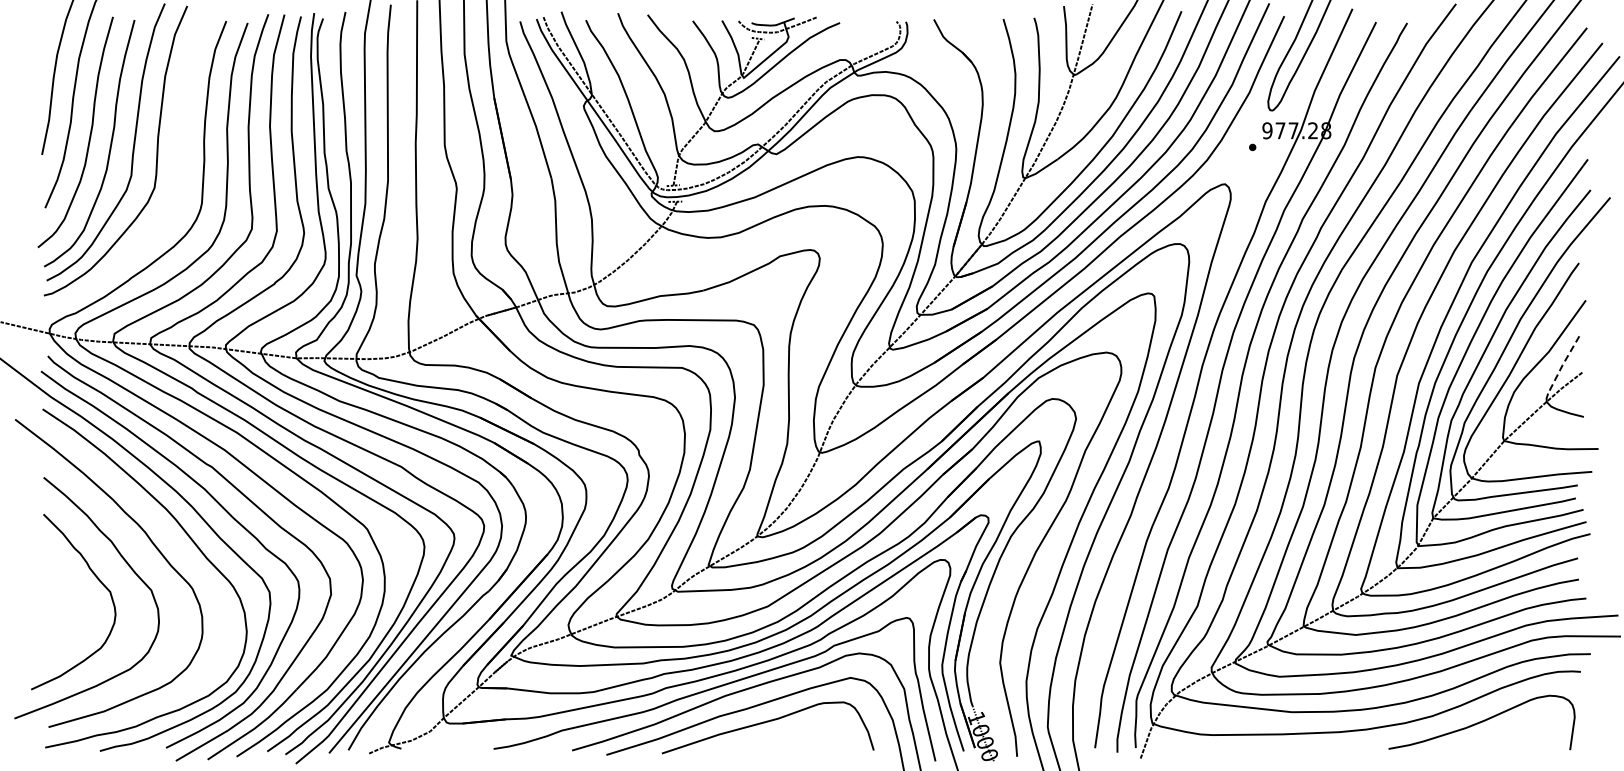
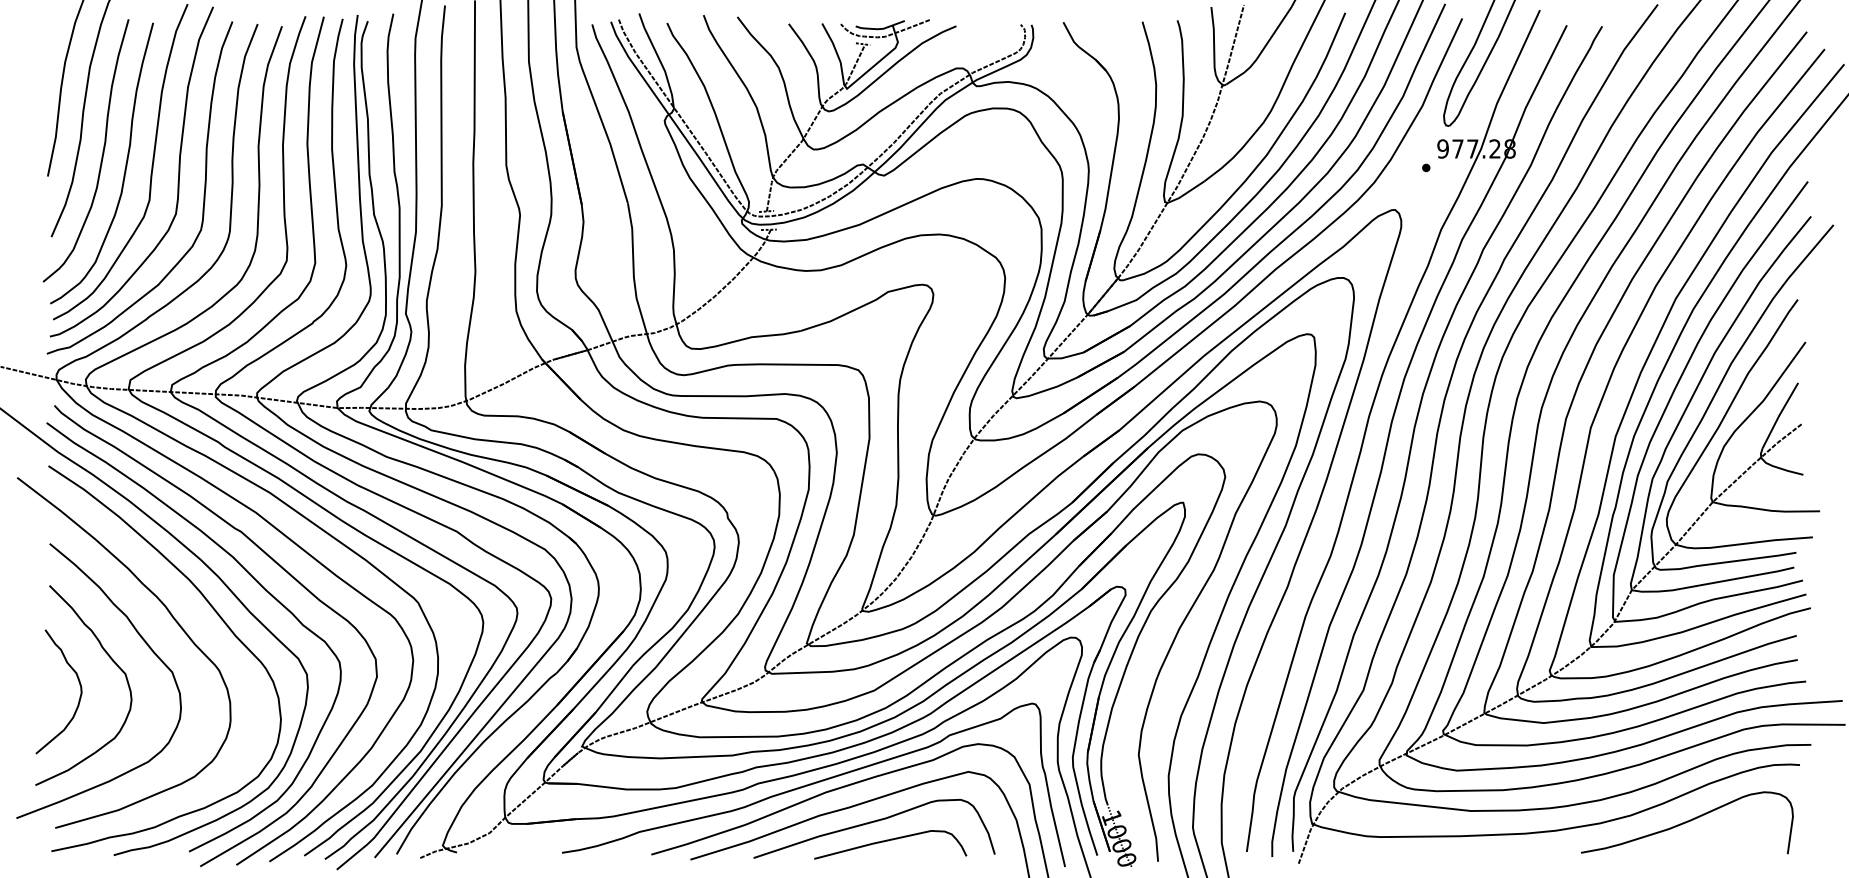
curve: (178, 171) -> (203, 195), added
line: (1562, 365) -> (1779, 416), dashed -> solid
curve: (69, 612) -> (79, 697), added
curve: (782, 738) -> (890, 840), added

